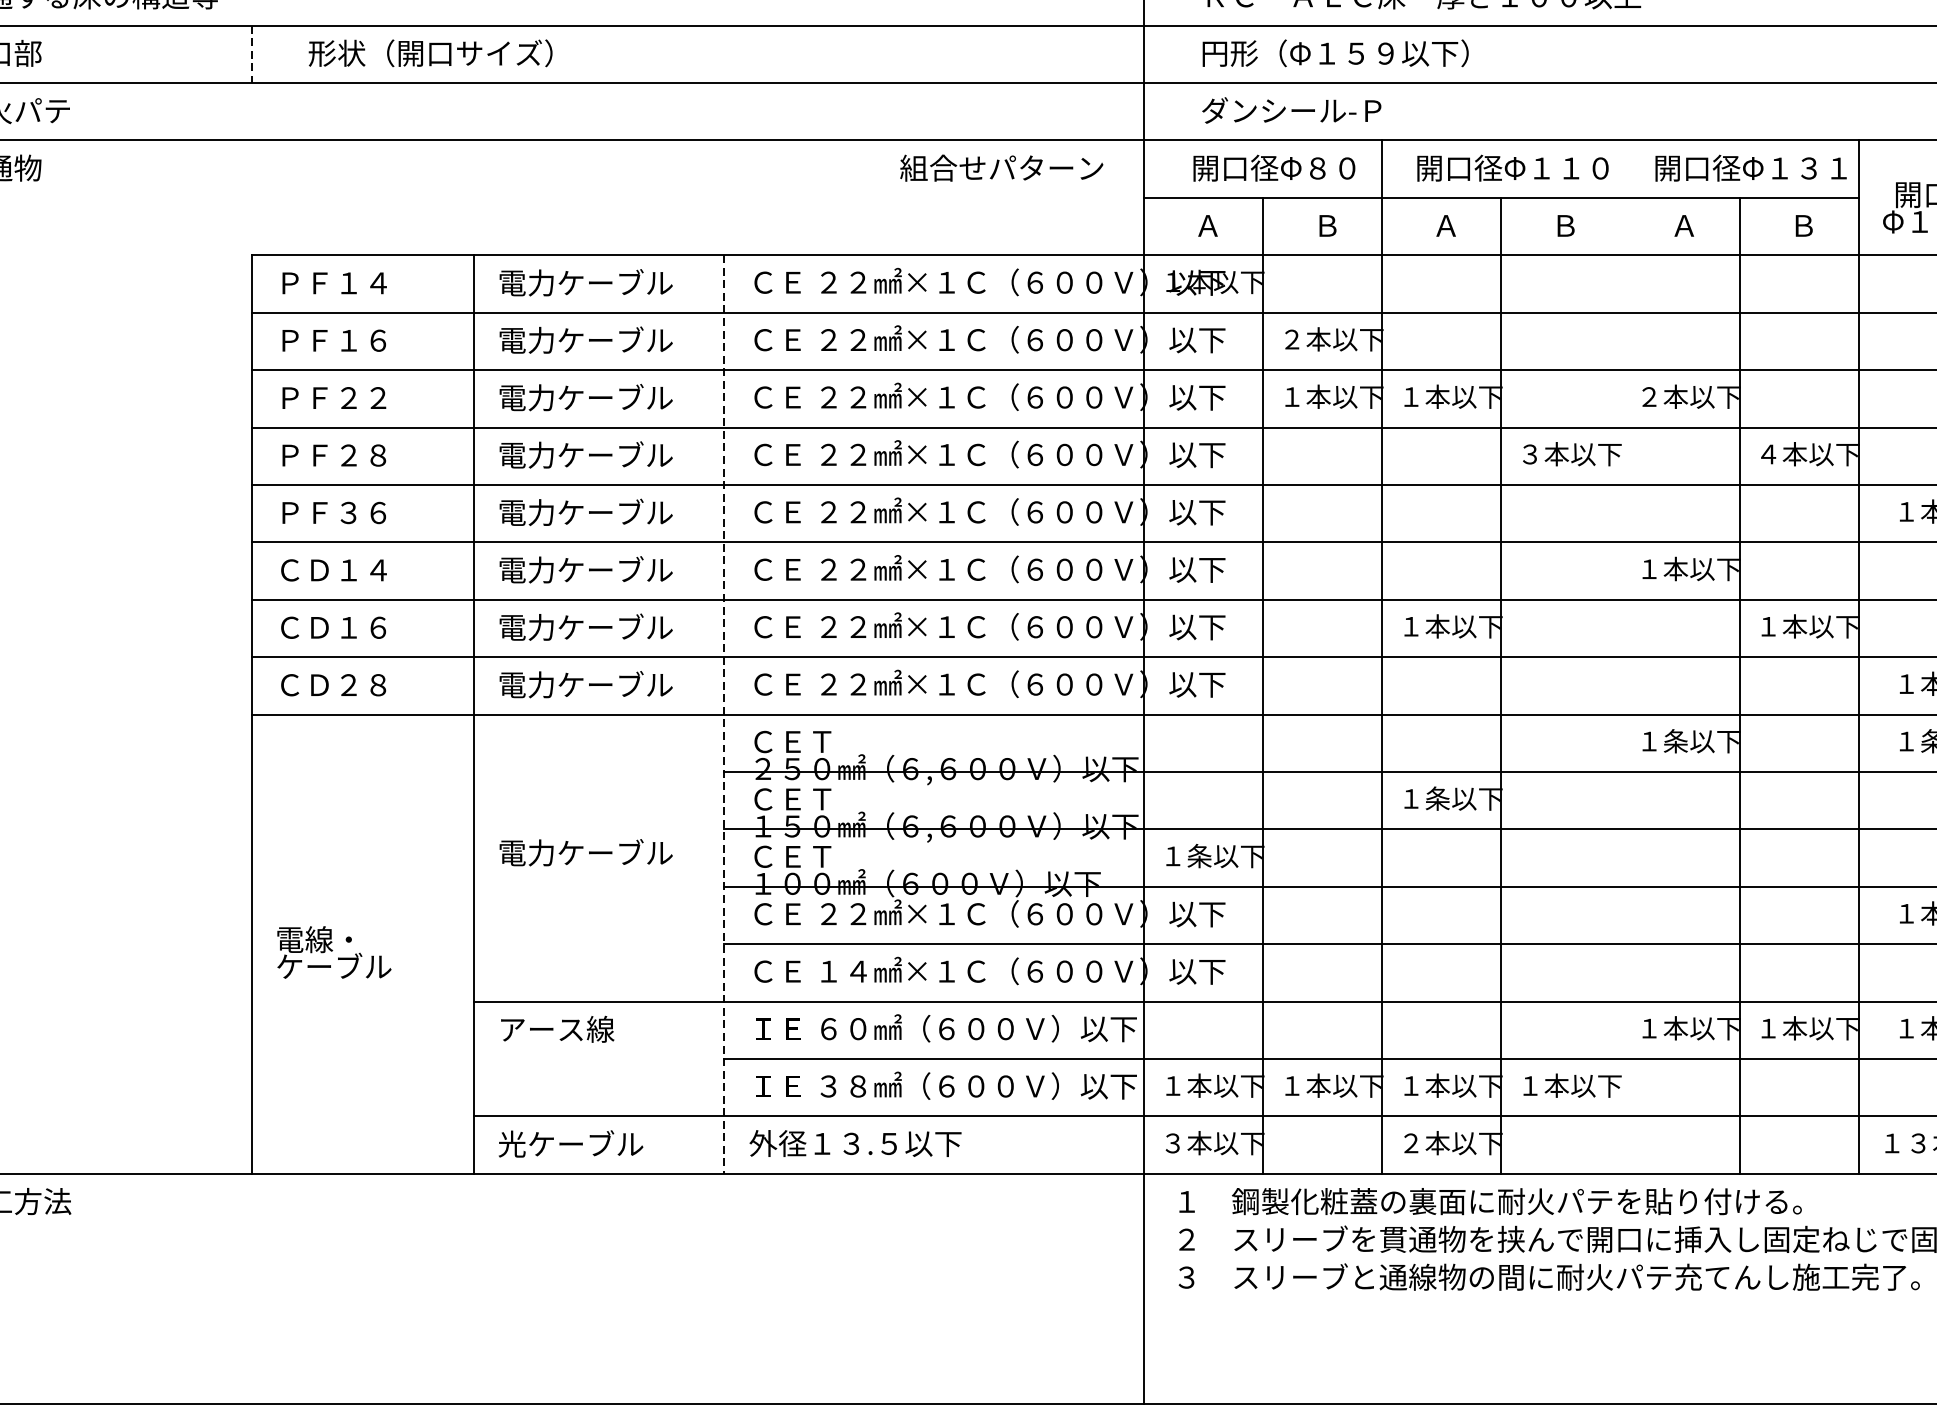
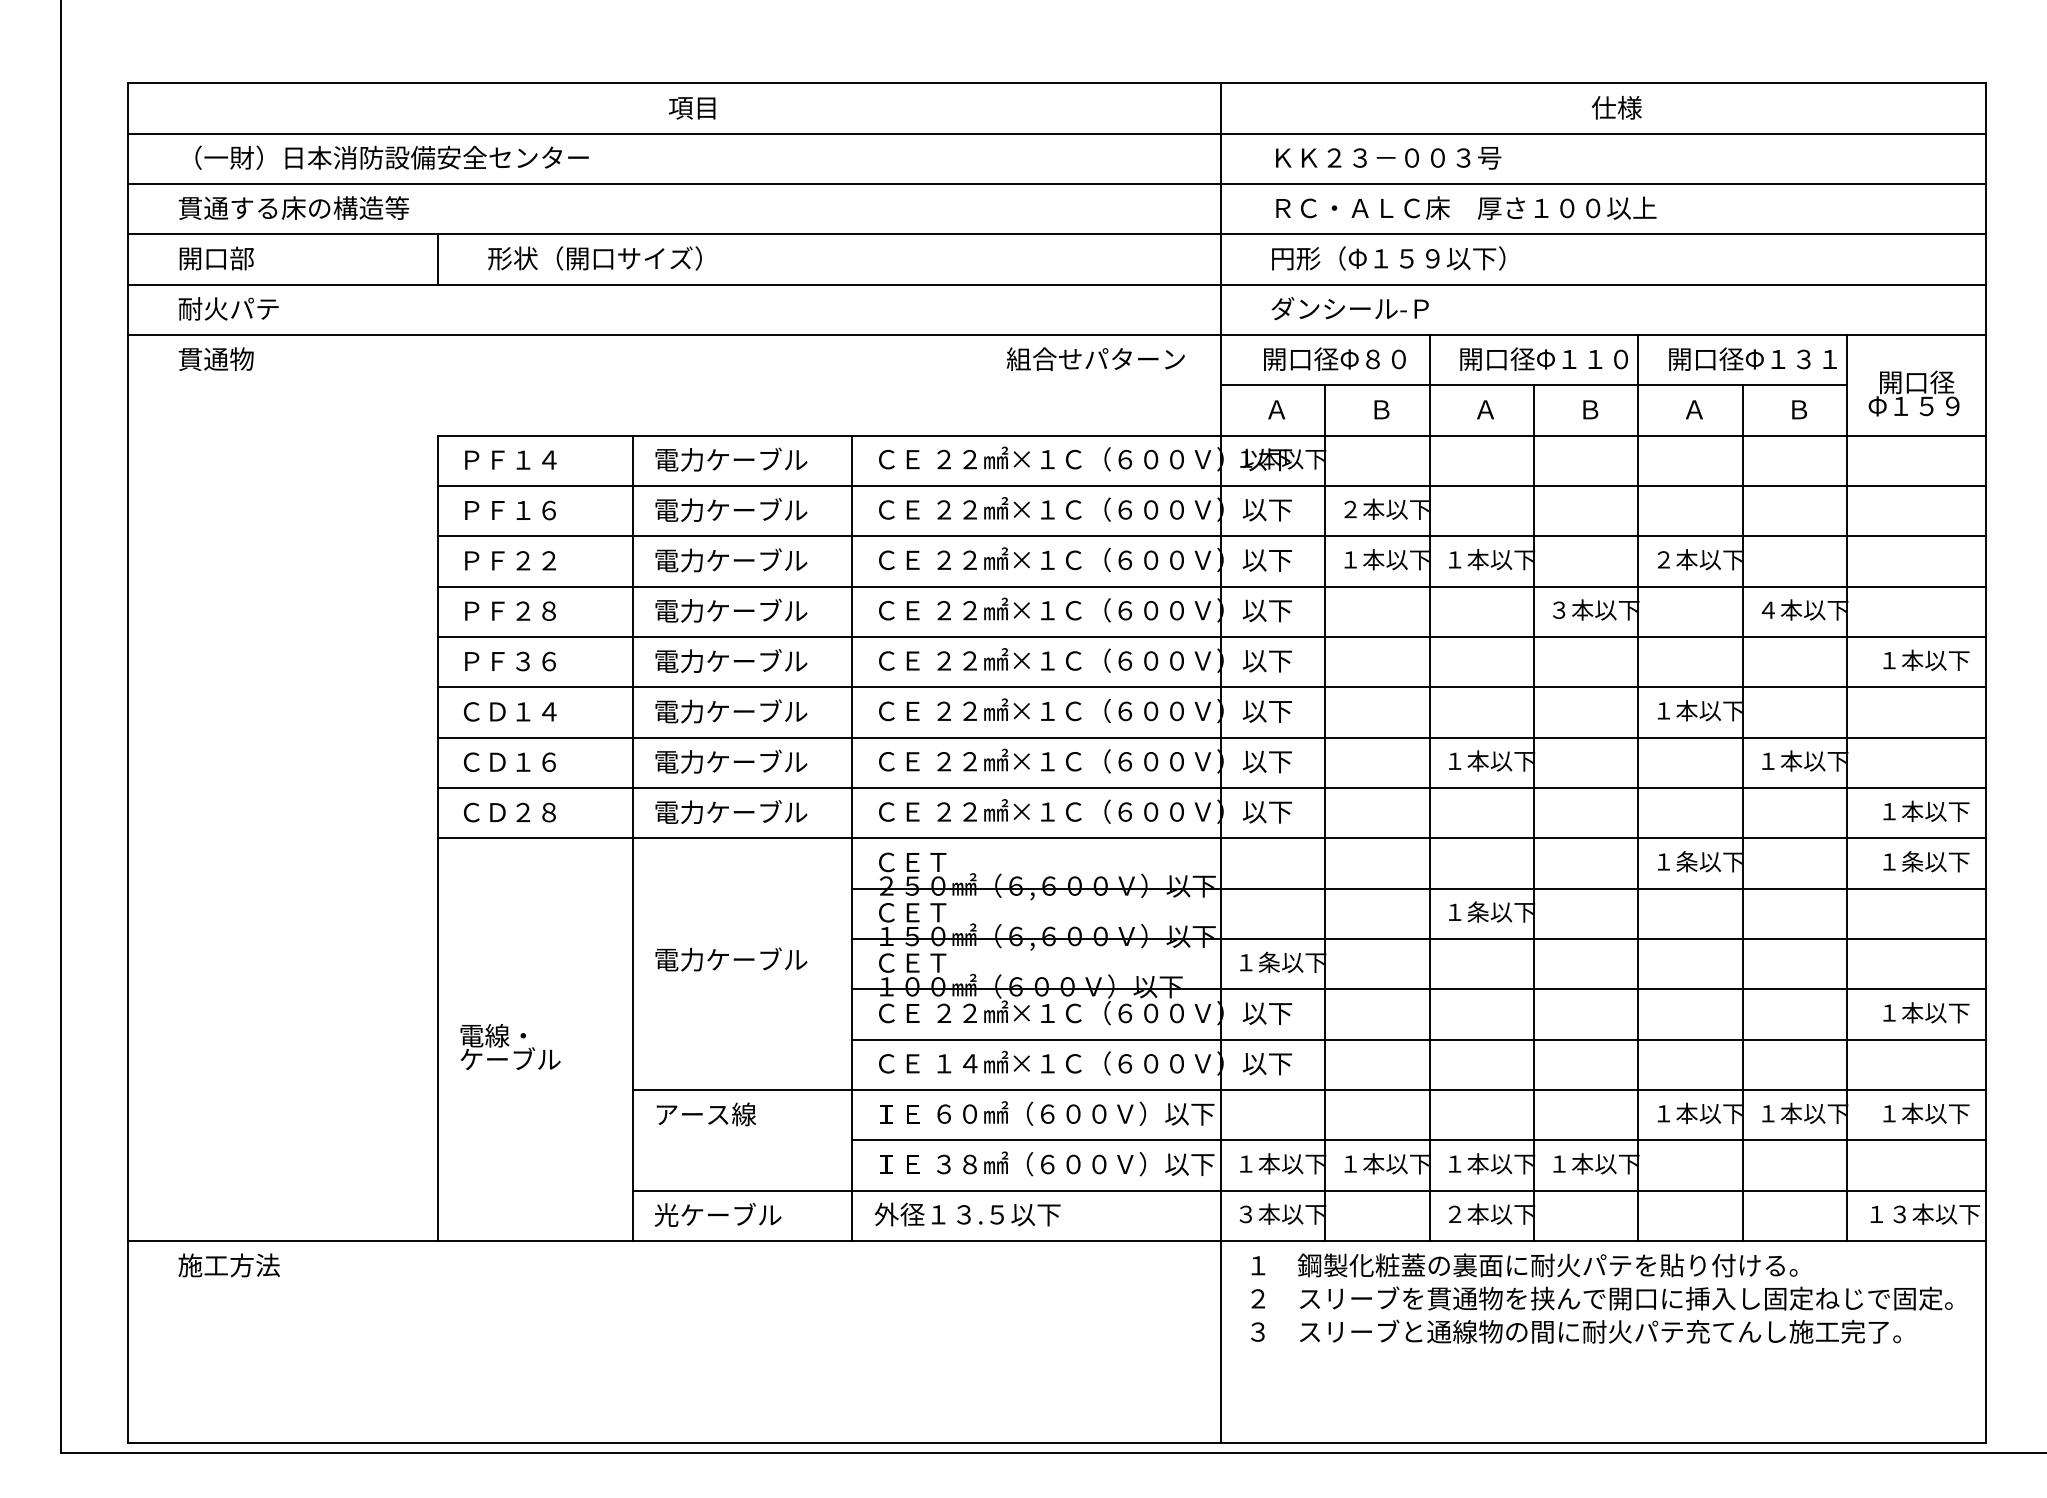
line: (252, 54) -> (438, 259), dashed -> solid
line: (1620, 656) -> (1638, 787), added
line: (723, 714) -> (851, 838), dashed -> solid

